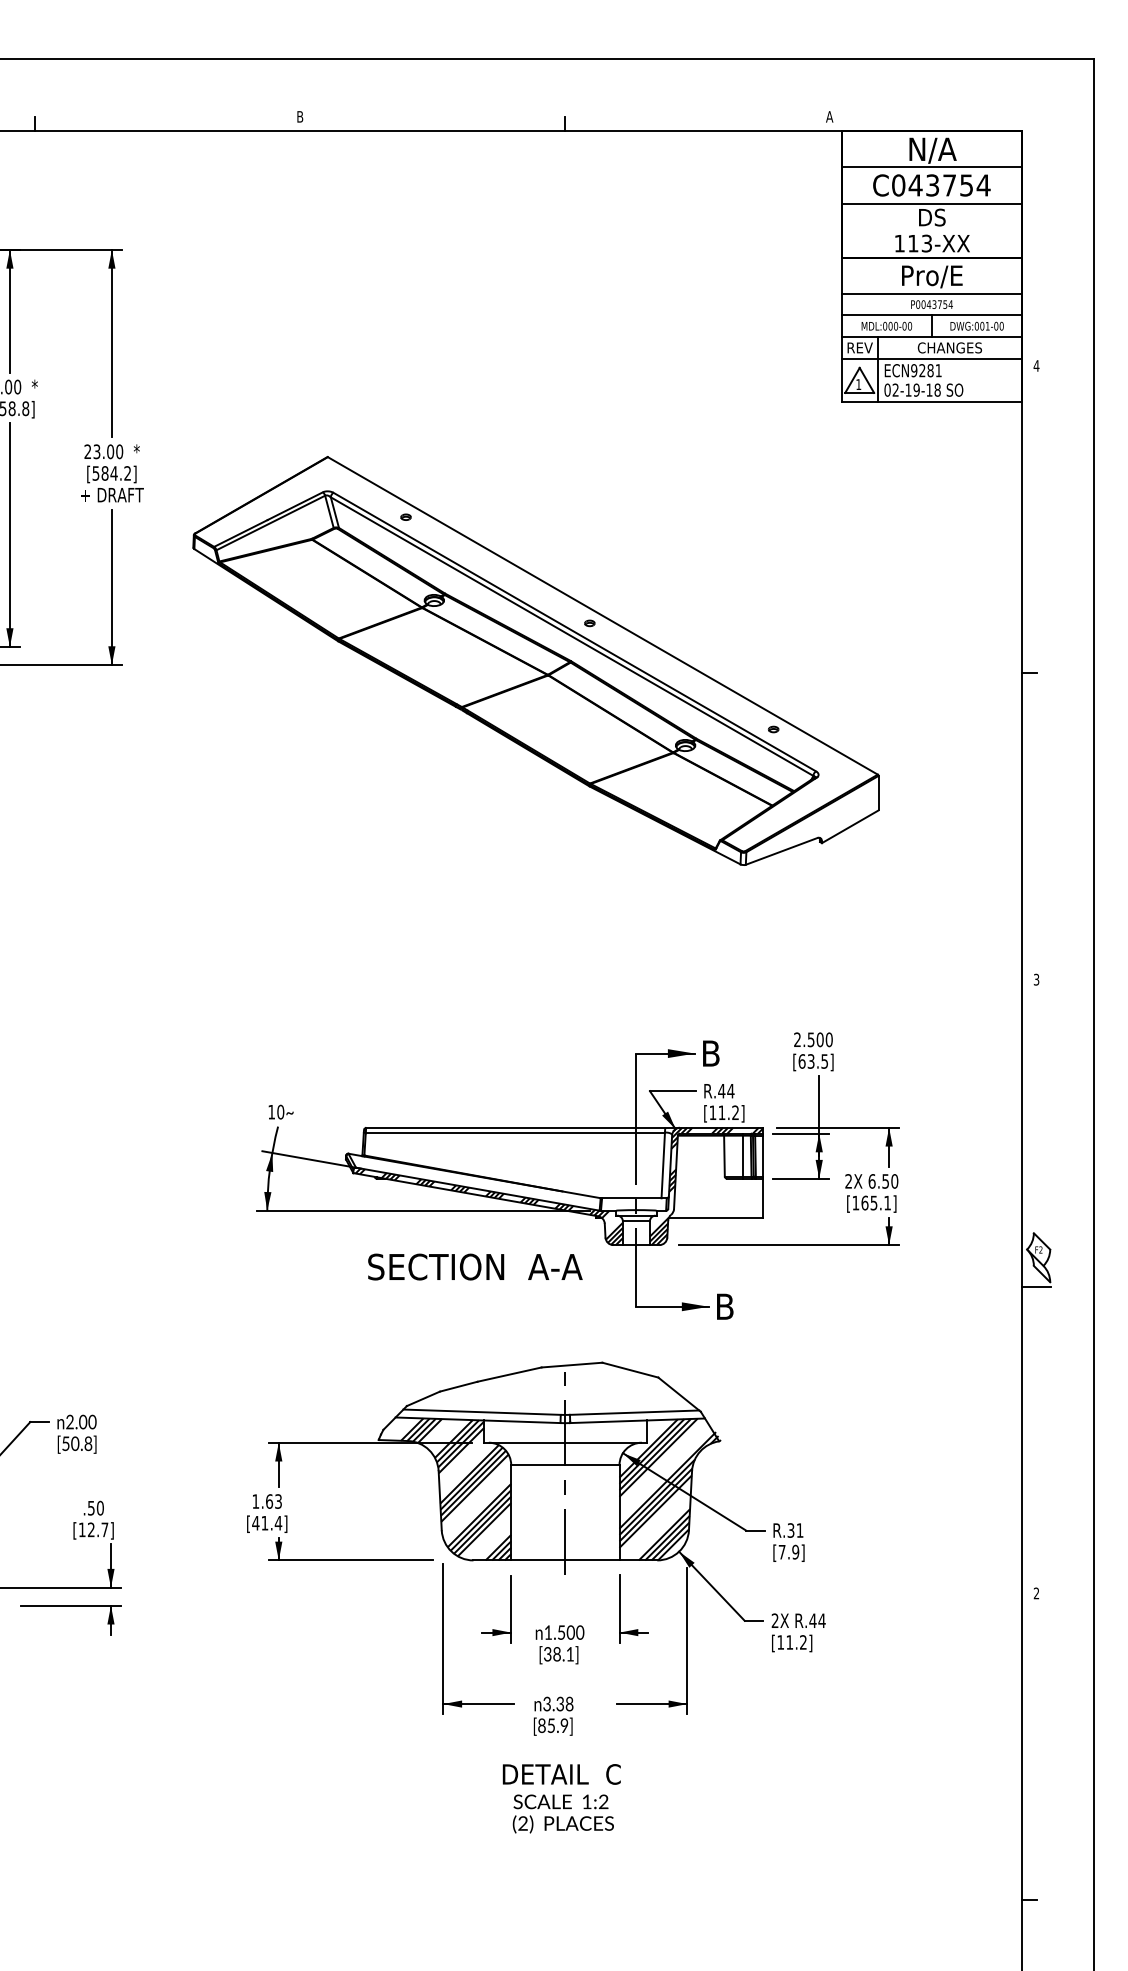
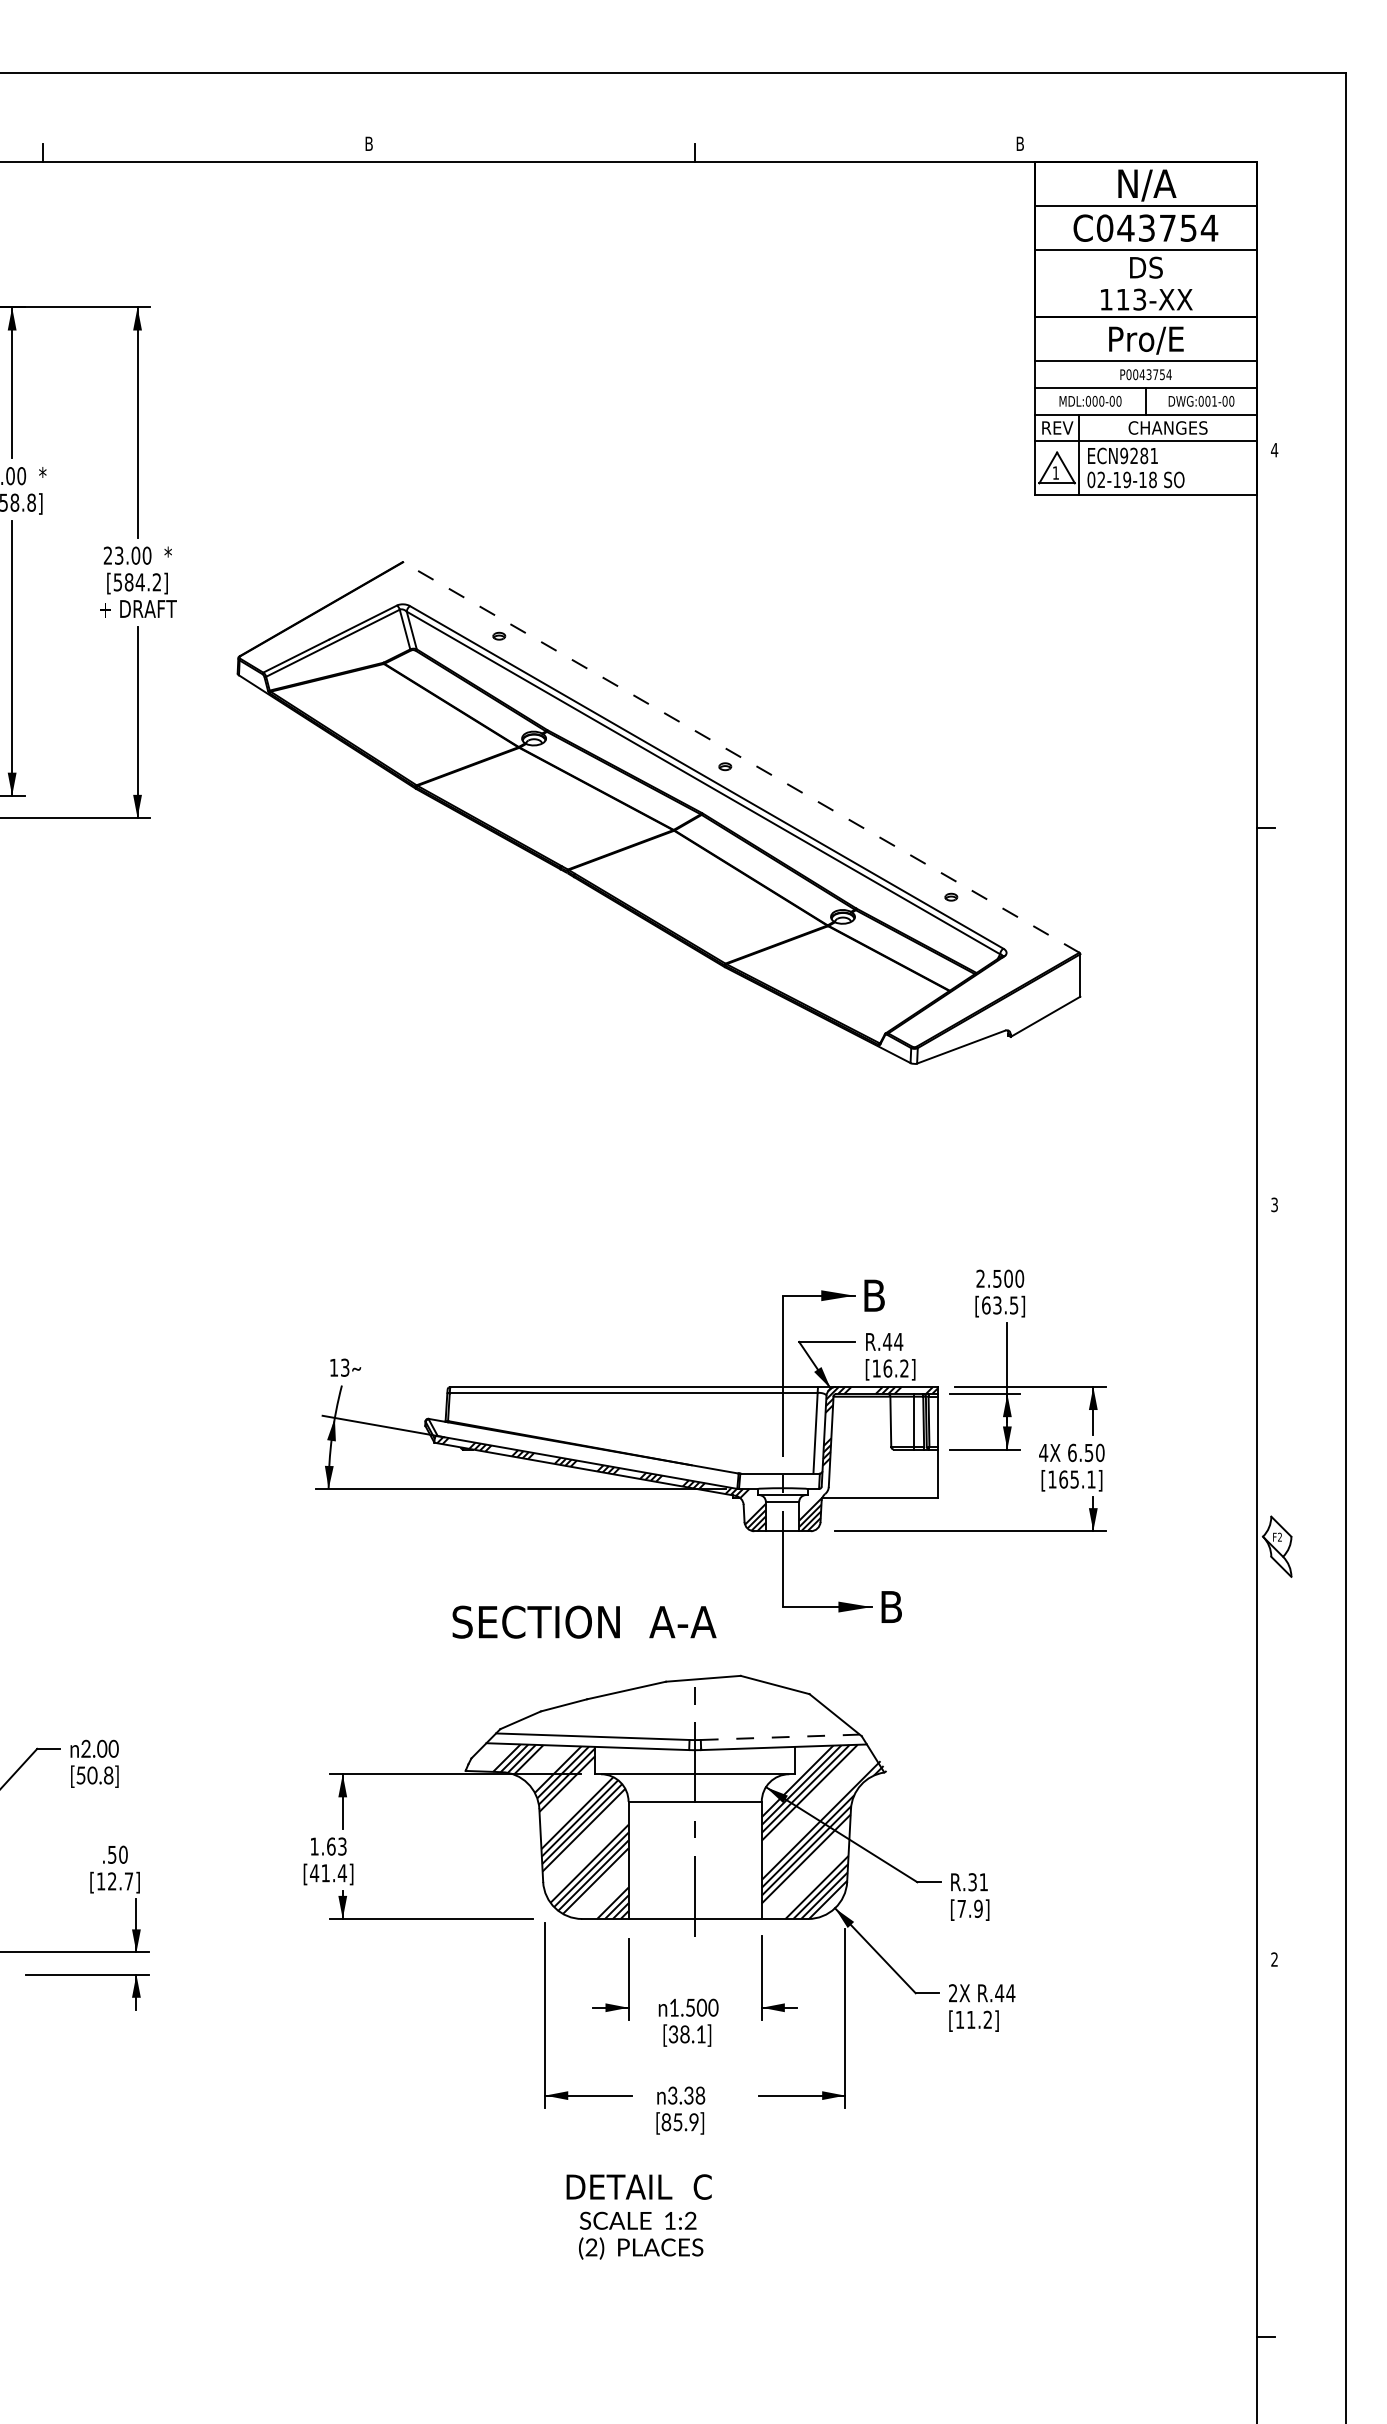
text: (829, 116) -> (1019, 143), A -> B
line: (602, 615) -> (740, 757), solid -> dashed
text: (280, 1111) -> (344, 1366), 10 -> 13
text: (721, 1112) -> (887, 1368), [11.2] -> [16.2]
text: (848, 1181) -> (1043, 1453), 2X -> 4X
text: (475, 1266) -> (584, 1621), moved
line: (1036, 1286) -> (1274, 1582), removed
line: (634, 1412) -> (780, 1737), solid -> dashed
text: (561, 1798) -> (638, 2216), moved

